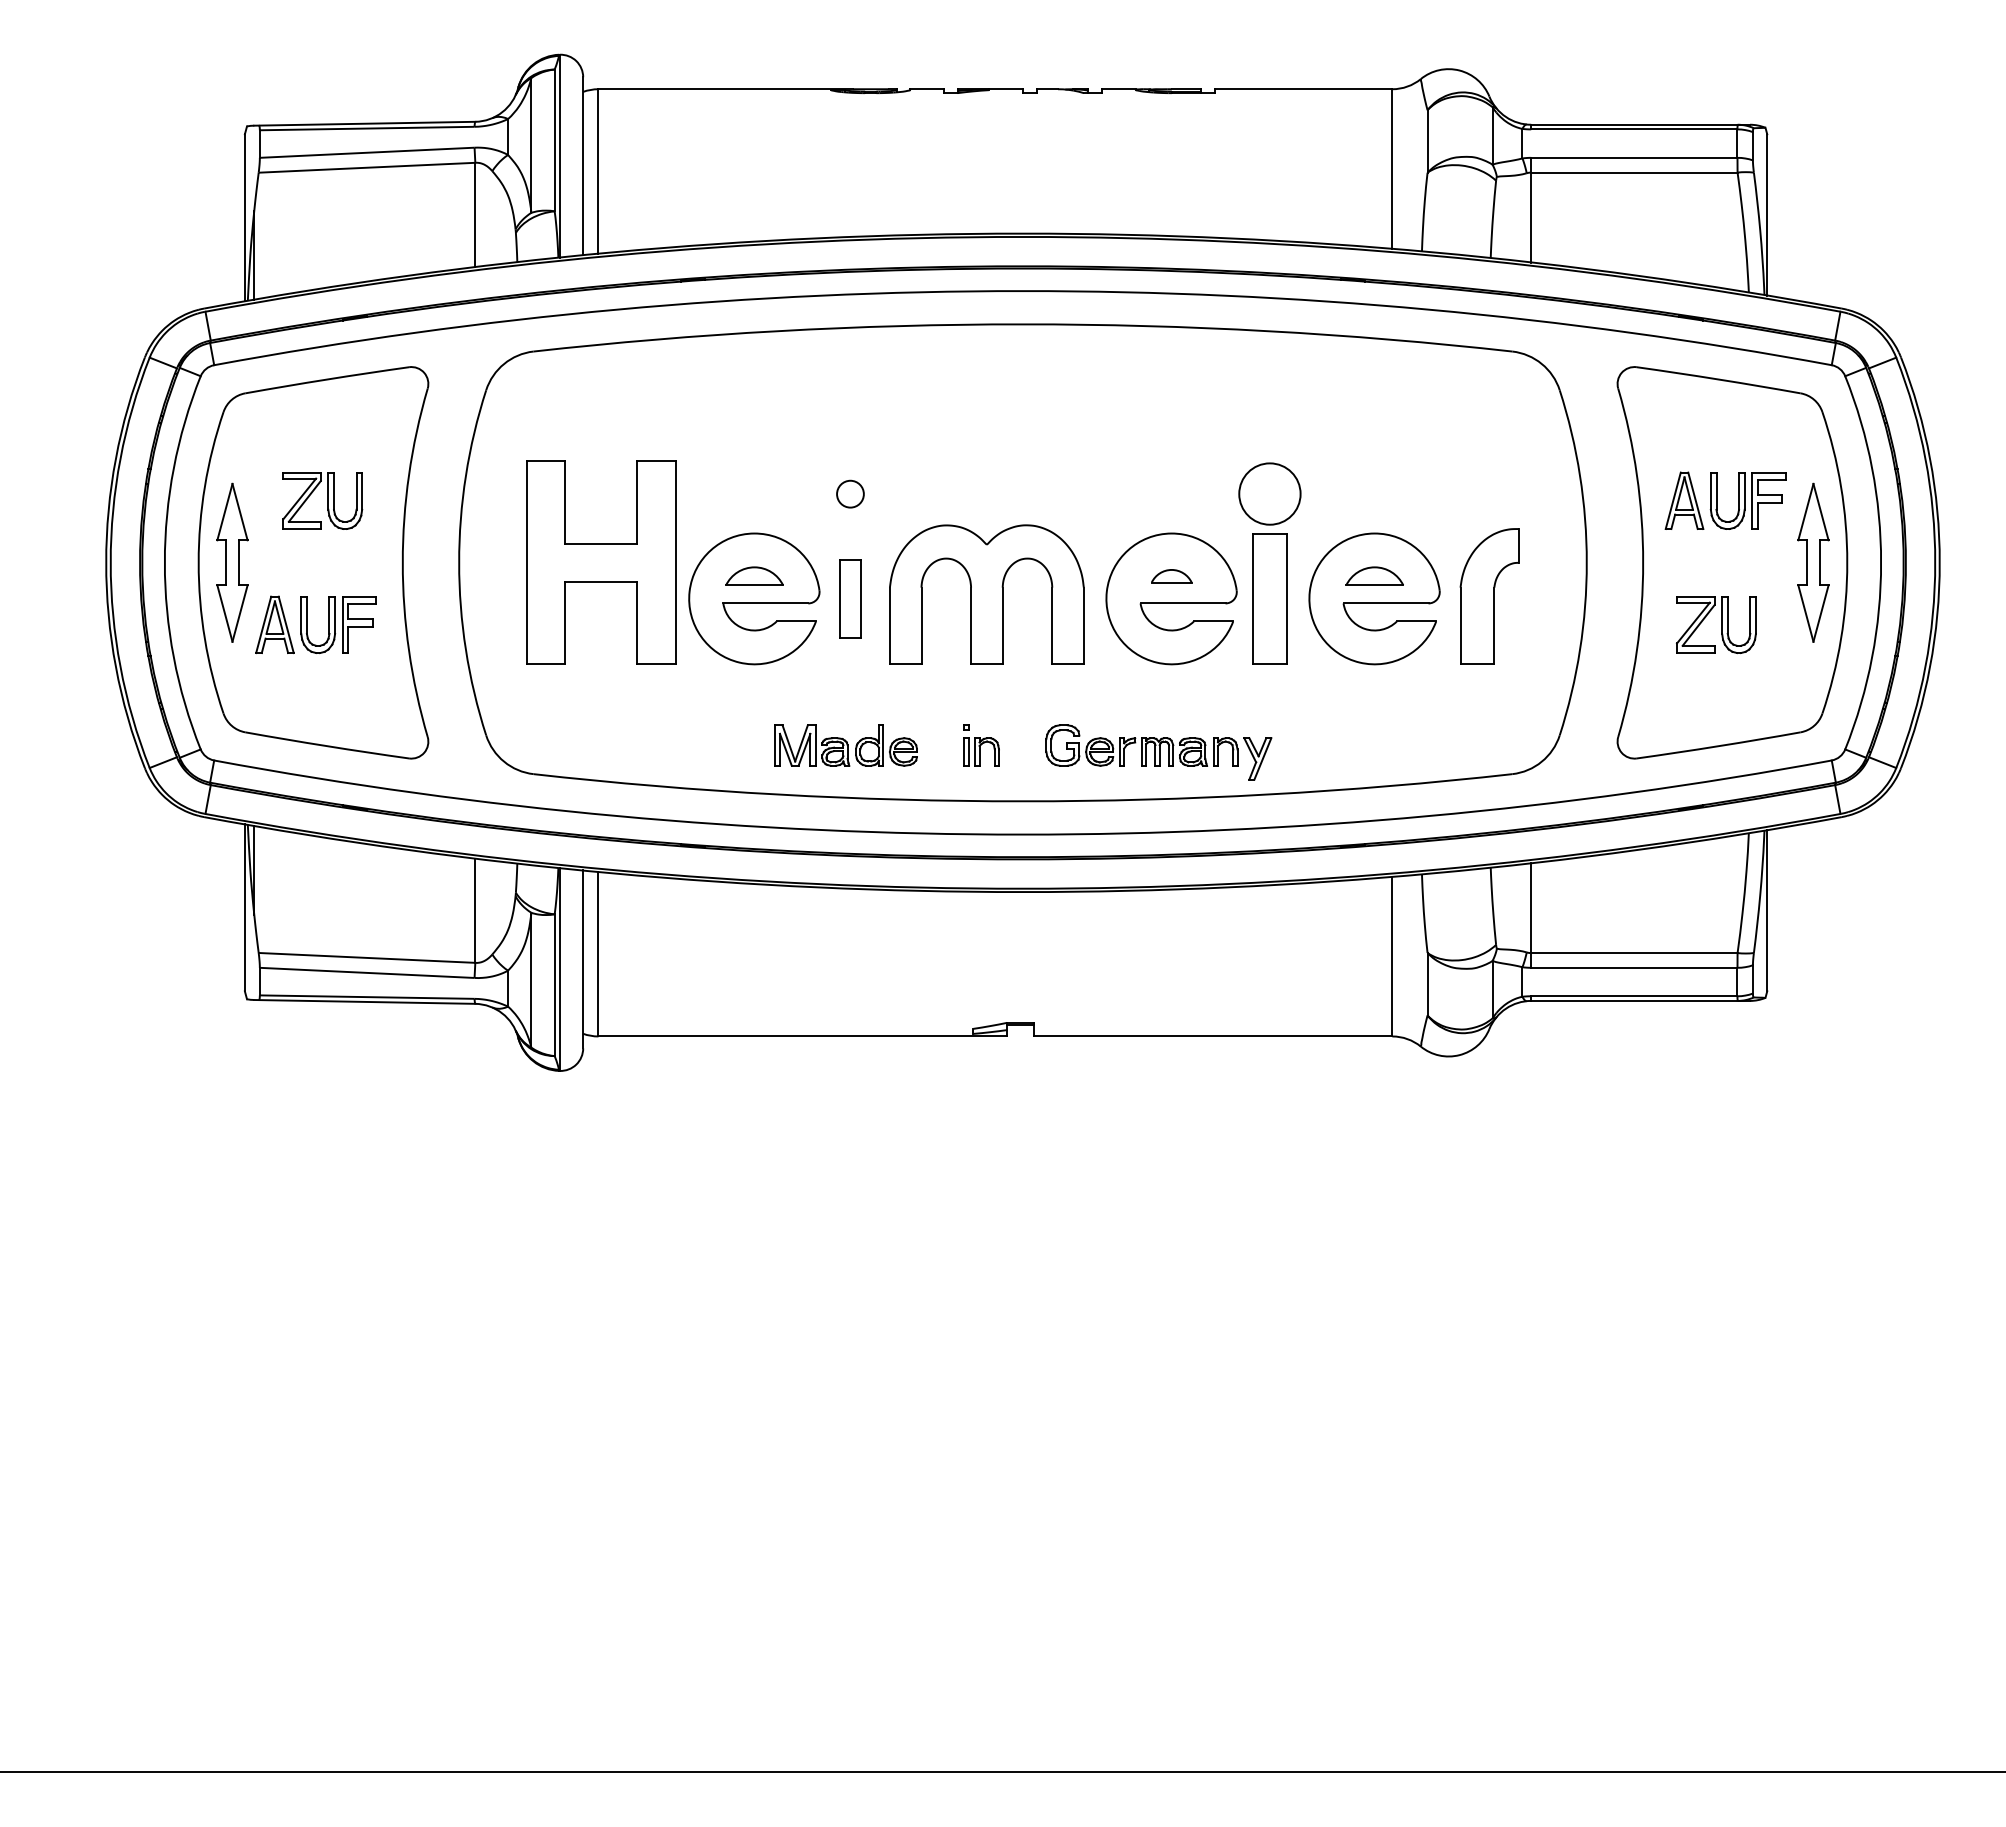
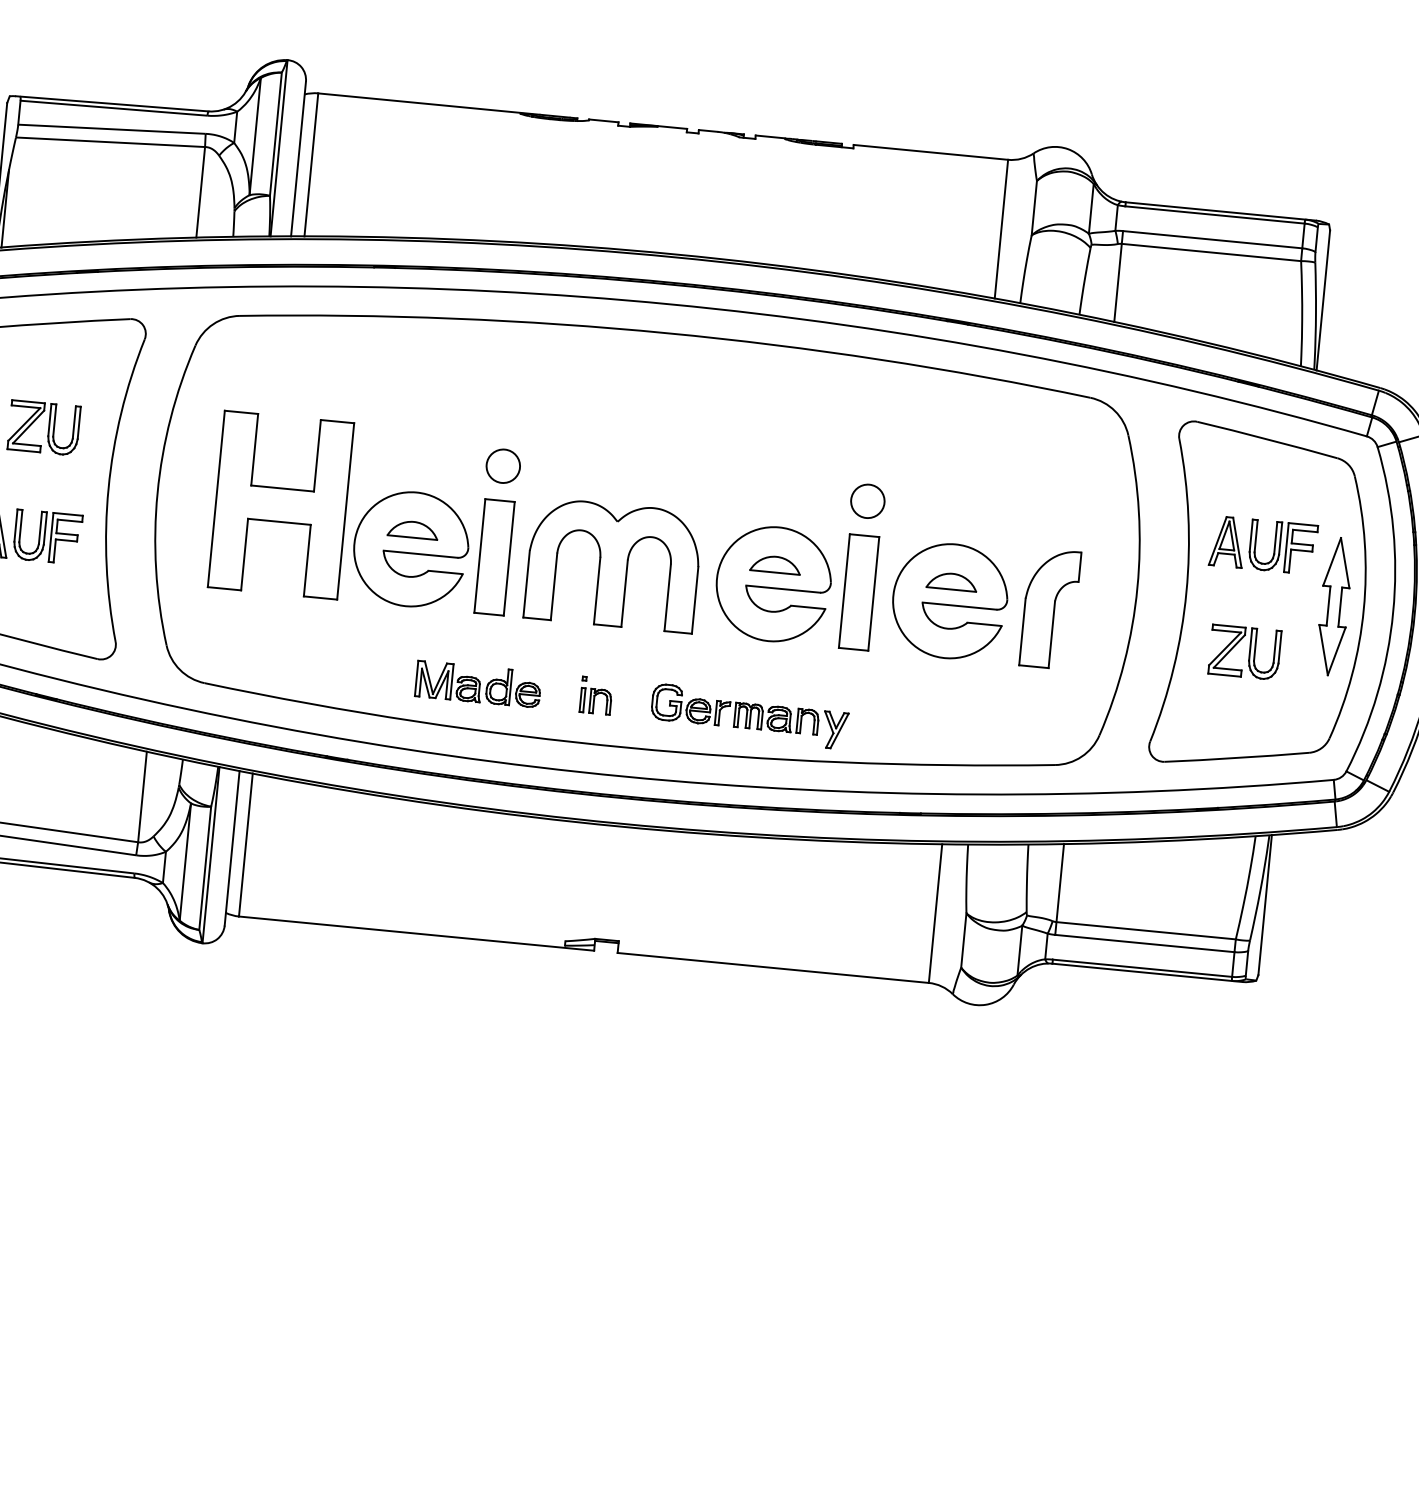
circle: (1269, 493) -> (867, 500), size x0.62
circle: (850, 494) -> (503, 466), size x1.43
part: (1171, 575) -> (775, 563), size x1.43
part: (850, 598) -> (494, 557), size x1.67

